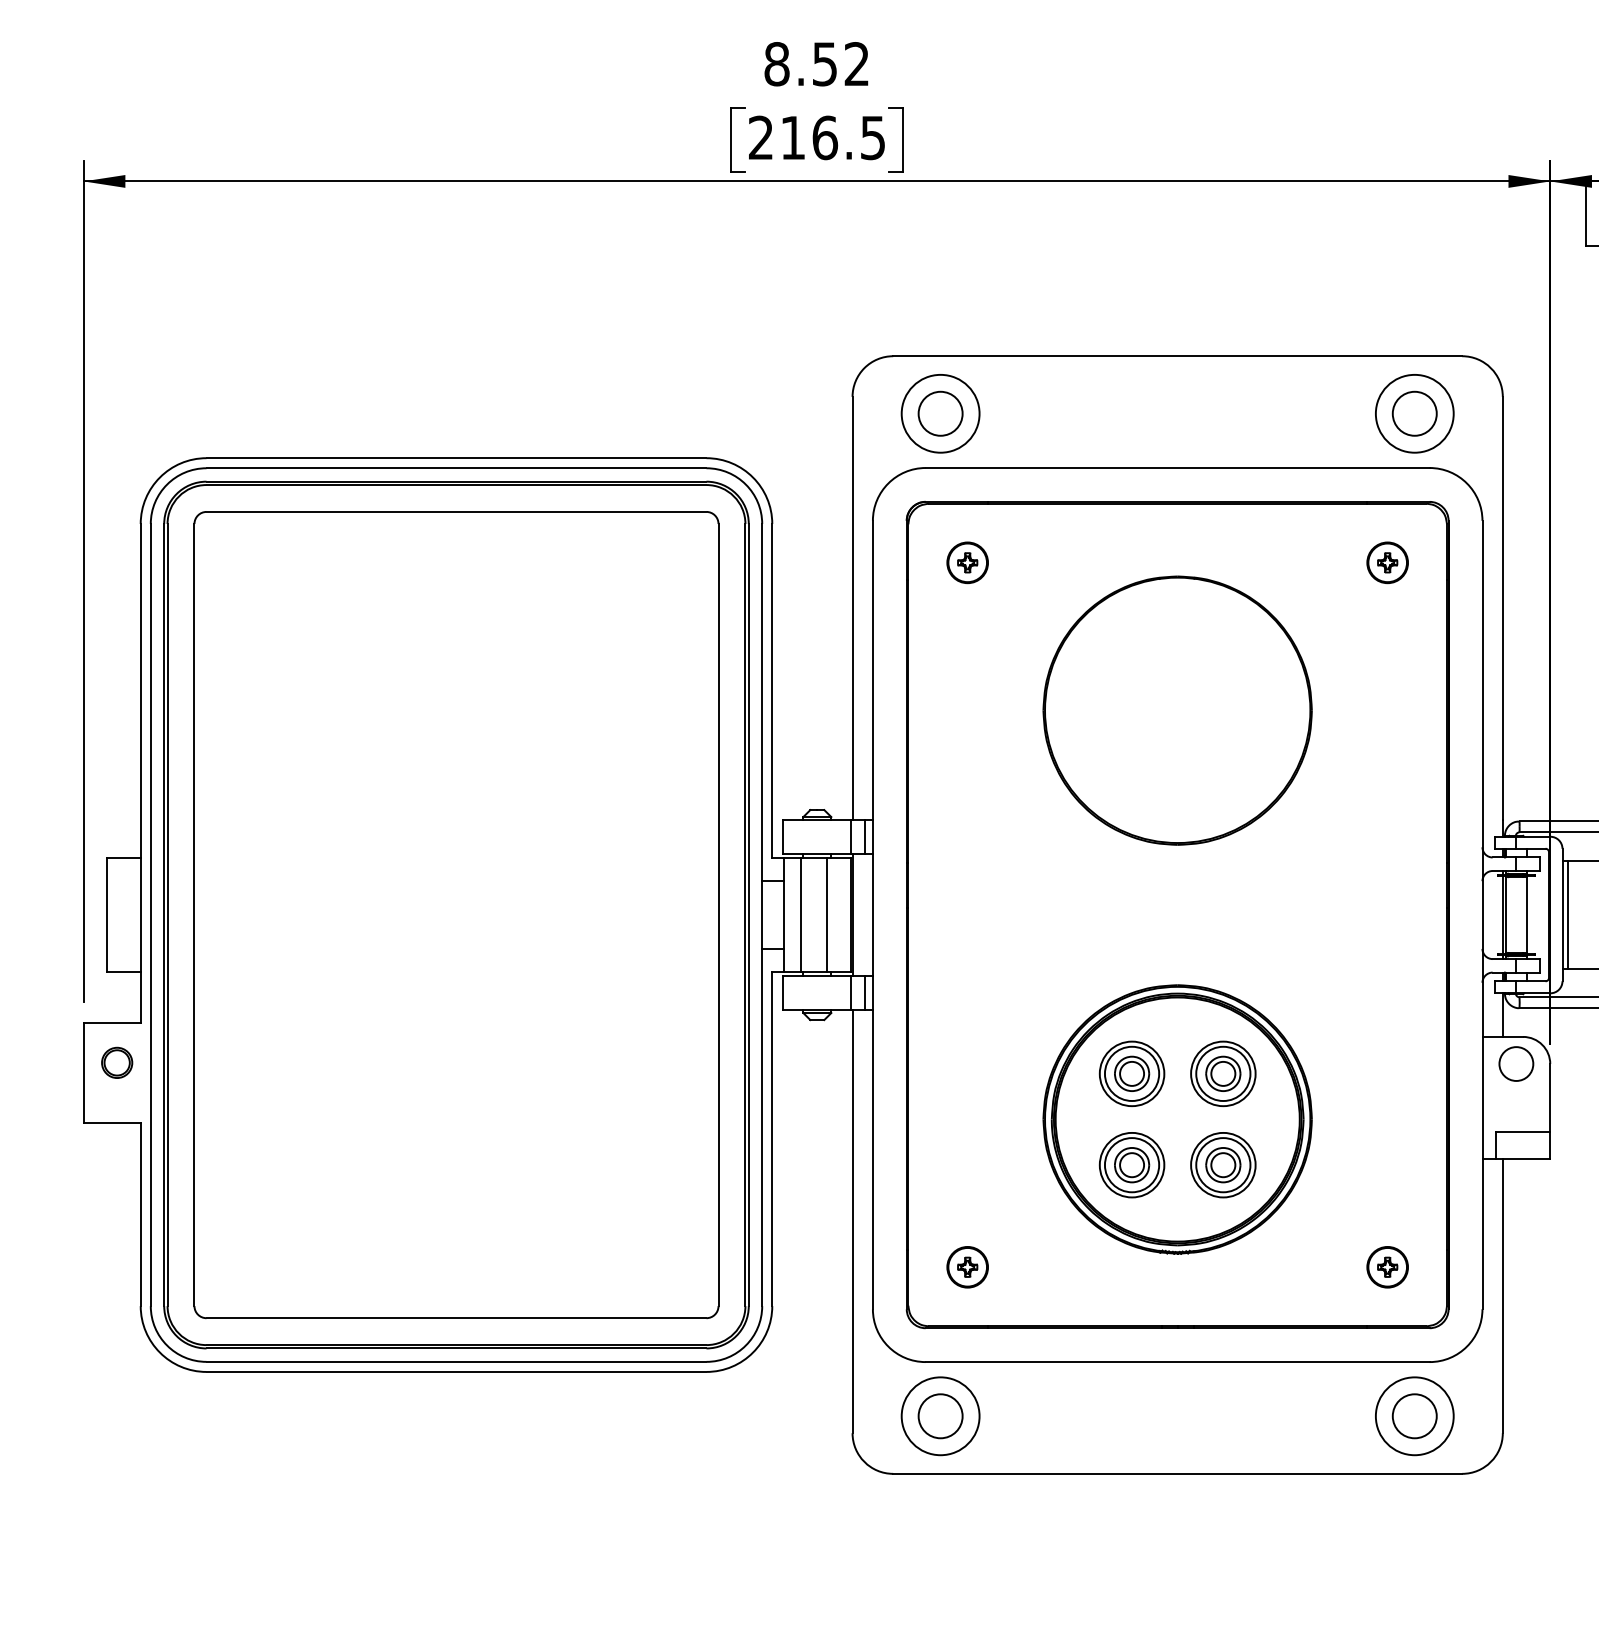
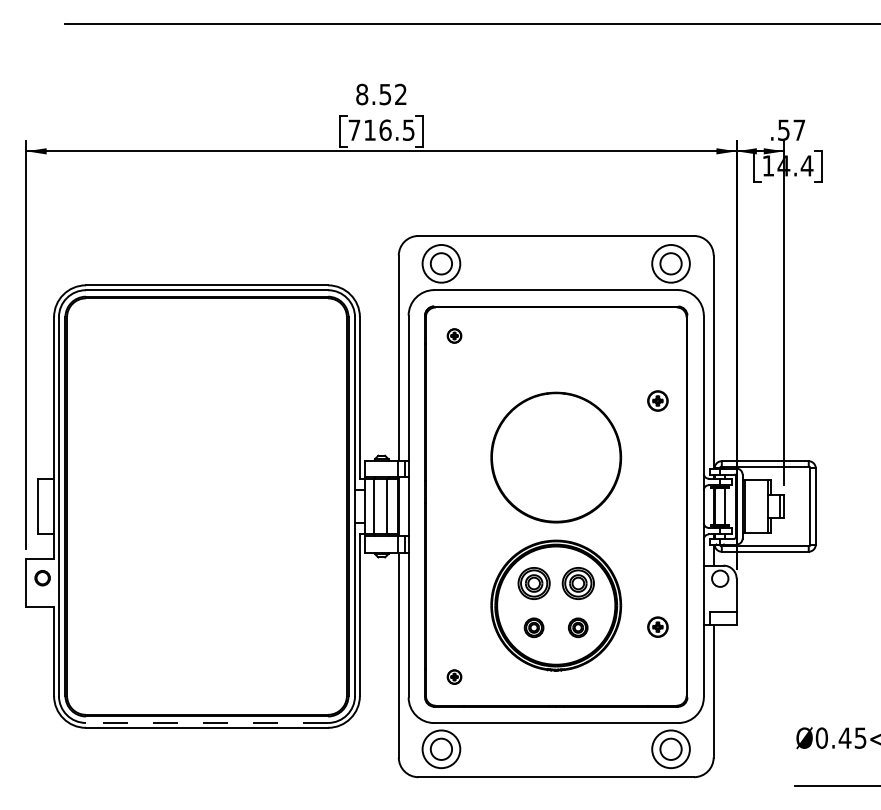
text: (761, 136) -> (354, 129), 216.5 -> 716.5
part: (967, 561) -> (454, 335), size x0.7
part: (1386, 561) -> (657, 400), moved
part: (1178, 710) -> (556, 457), moved
part: (455, 914) -> (206, 506), removed
part: (1130, 1164) -> (533, 627), size x0.6
part: (1221, 1164) -> (577, 627), size x0.6
part: (967, 1265) -> (454, 676), size x0.7
part: (1386, 1265) -> (657, 626), moved
line: (455, 1360) -> (206, 722), solid -> dashed

